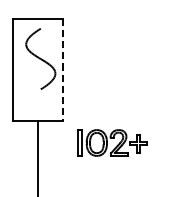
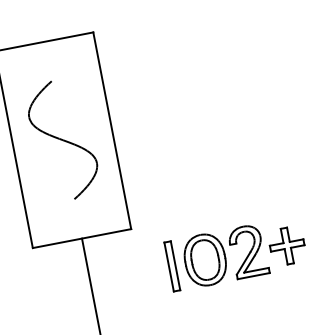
part: (40, 58) -> (62, 139), moved
line: (63, 70) -> (113, 131), dashed -> solid

